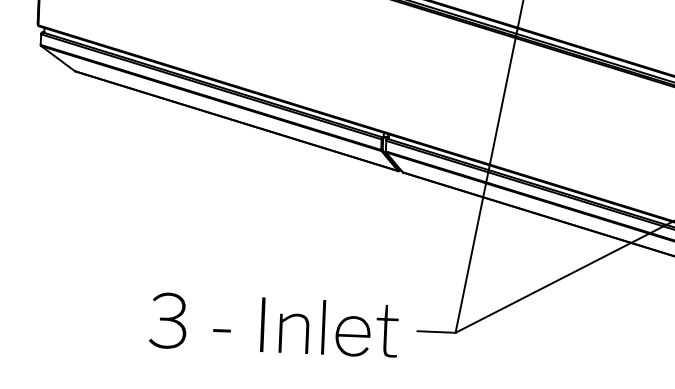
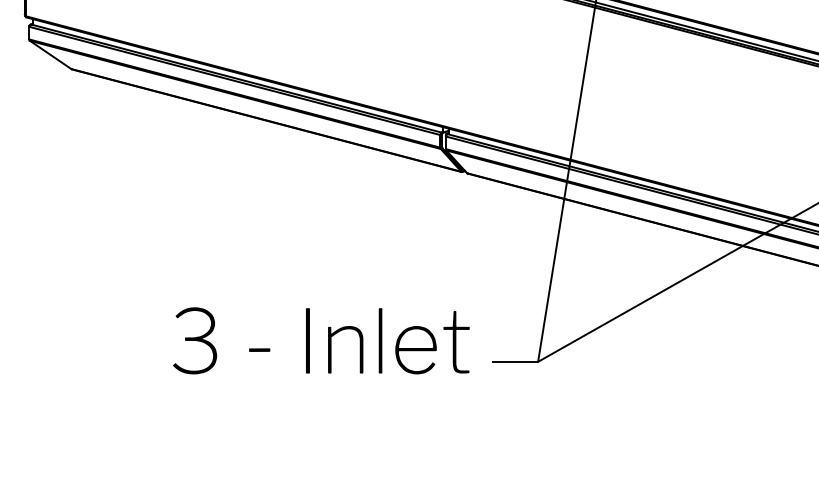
text: (274, 324) -> (321, 340), moved

